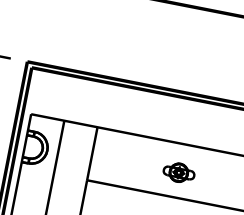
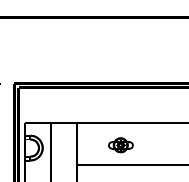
part: (178, 172) -> (120, 145), moved

